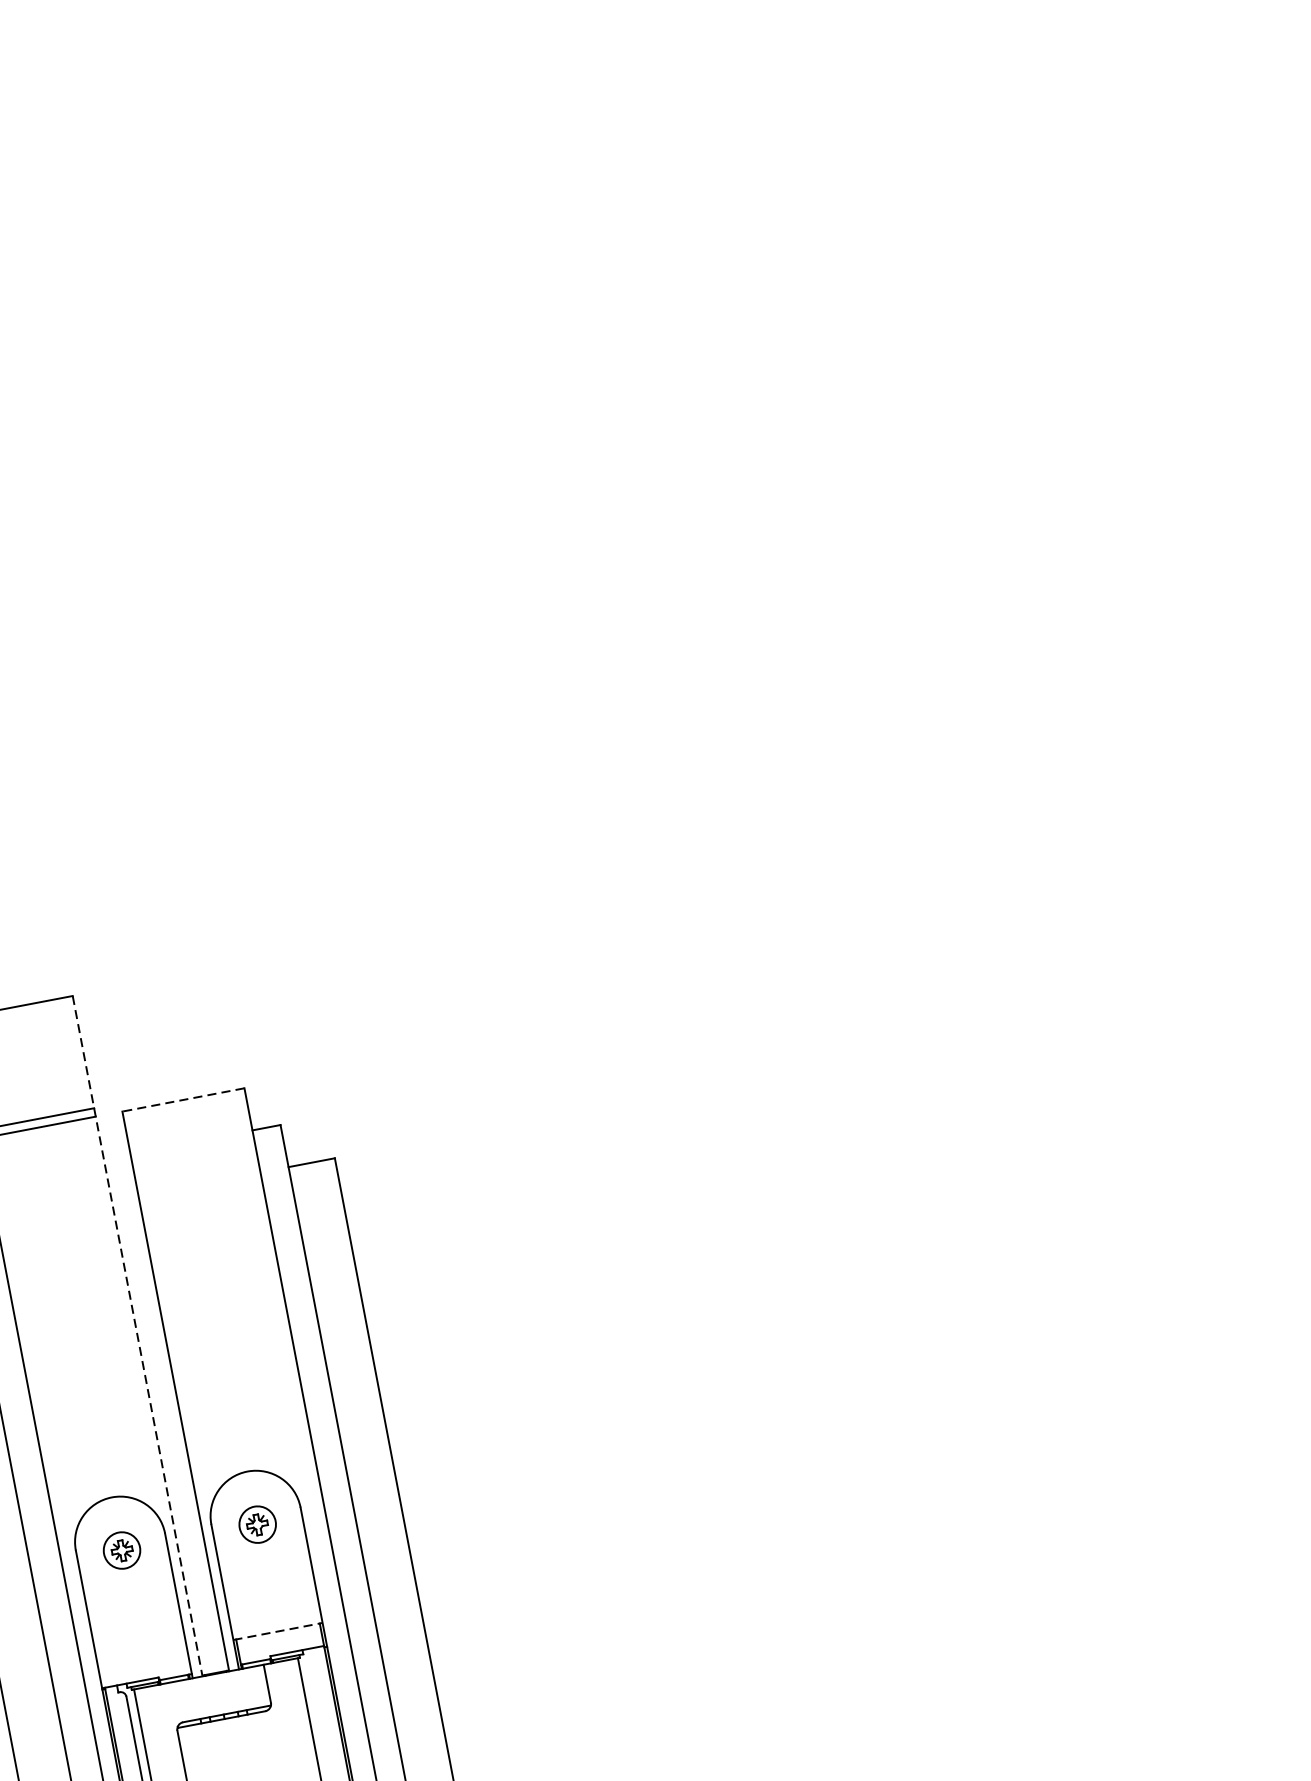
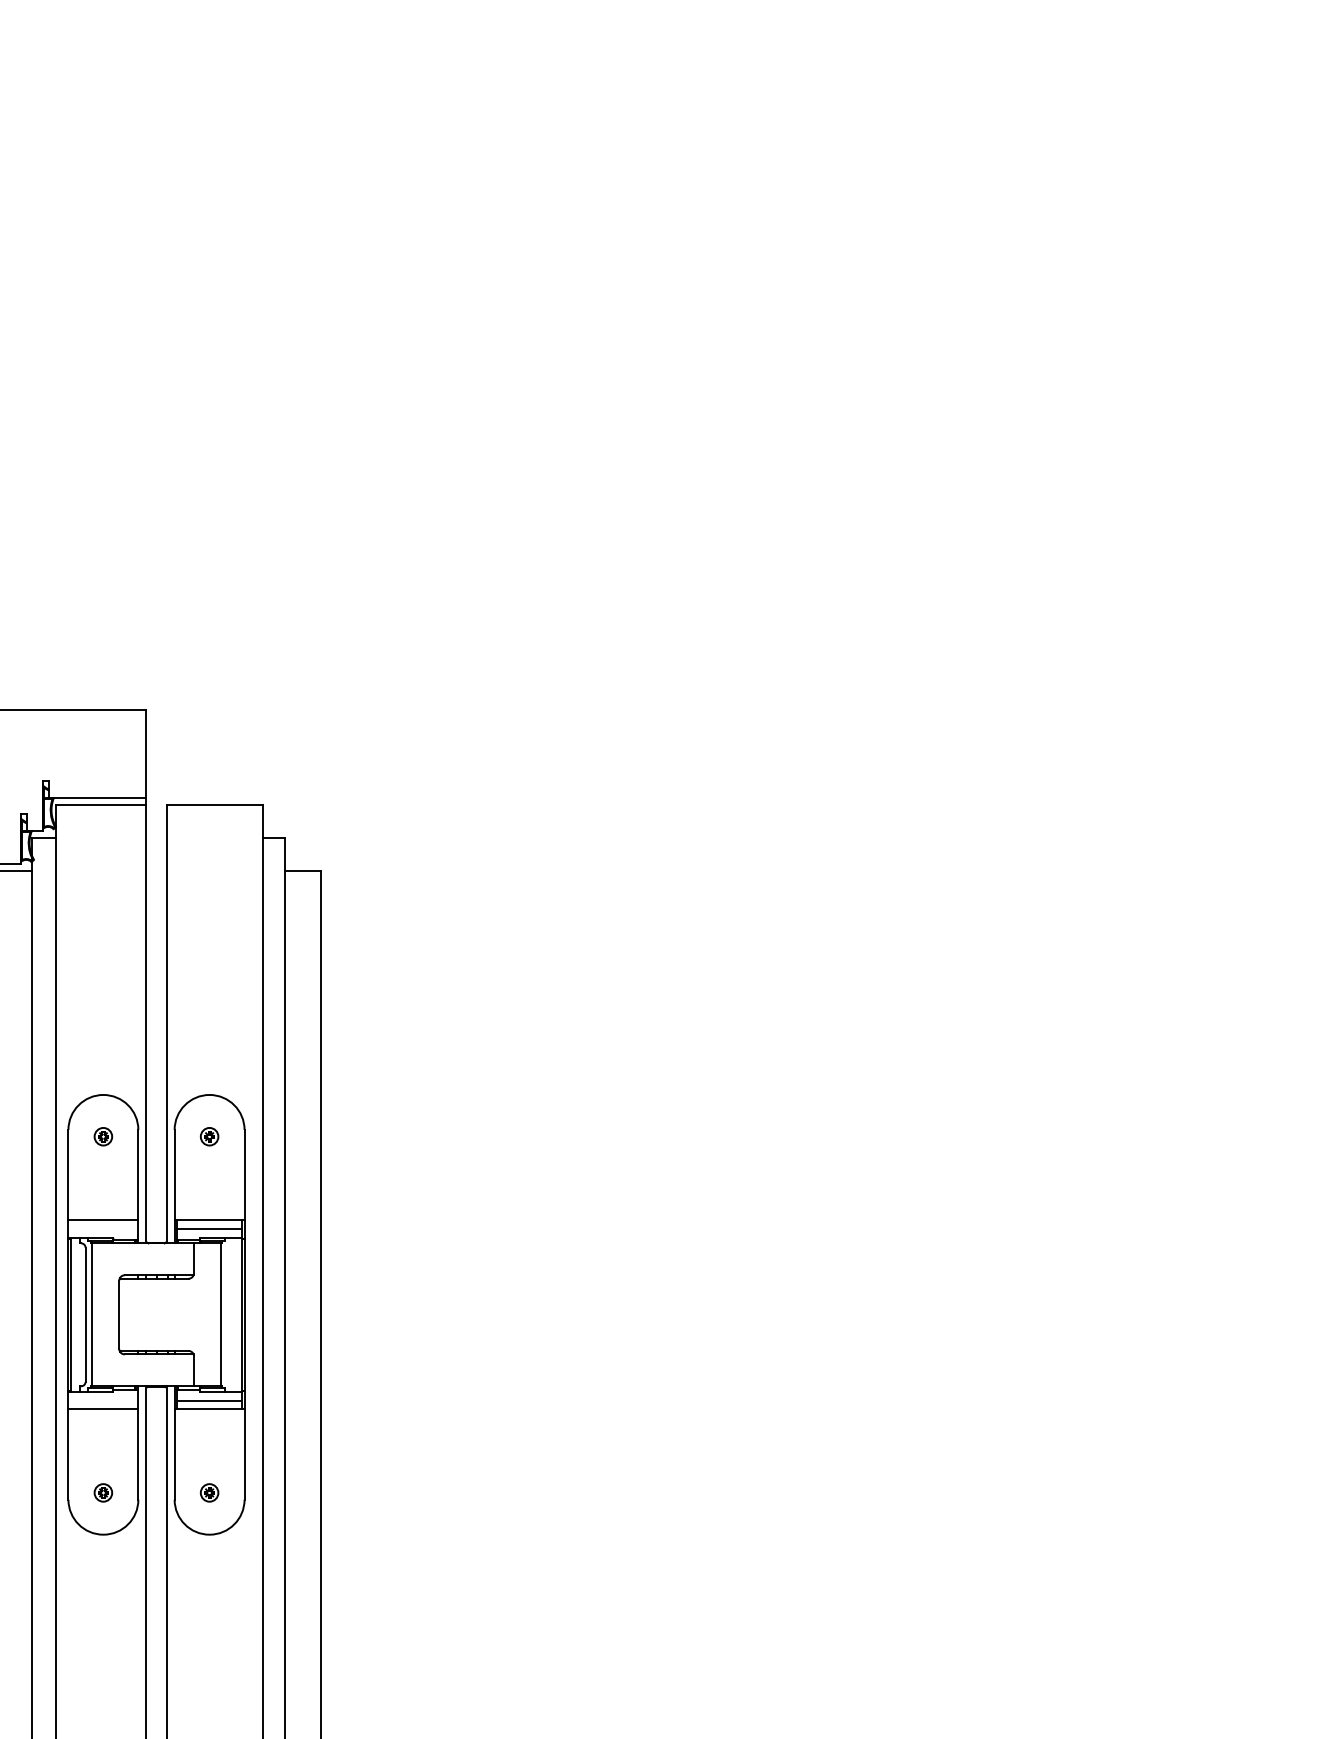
line: (183, 1099) -> (214, 804), dashed -> solid
line: (138, 1335) -> (146, 976), dashed -> solid
part: (257, 1524) -> (209, 1136), size x0.62
part: (122, 1550) -> (103, 1136), size x0.62
line: (277, 1631) -> (209, 1220), dashed -> solid
line: (280, 1643) -> (209, 1229), added
line: (142, 1657) -> (103, 1220), added

